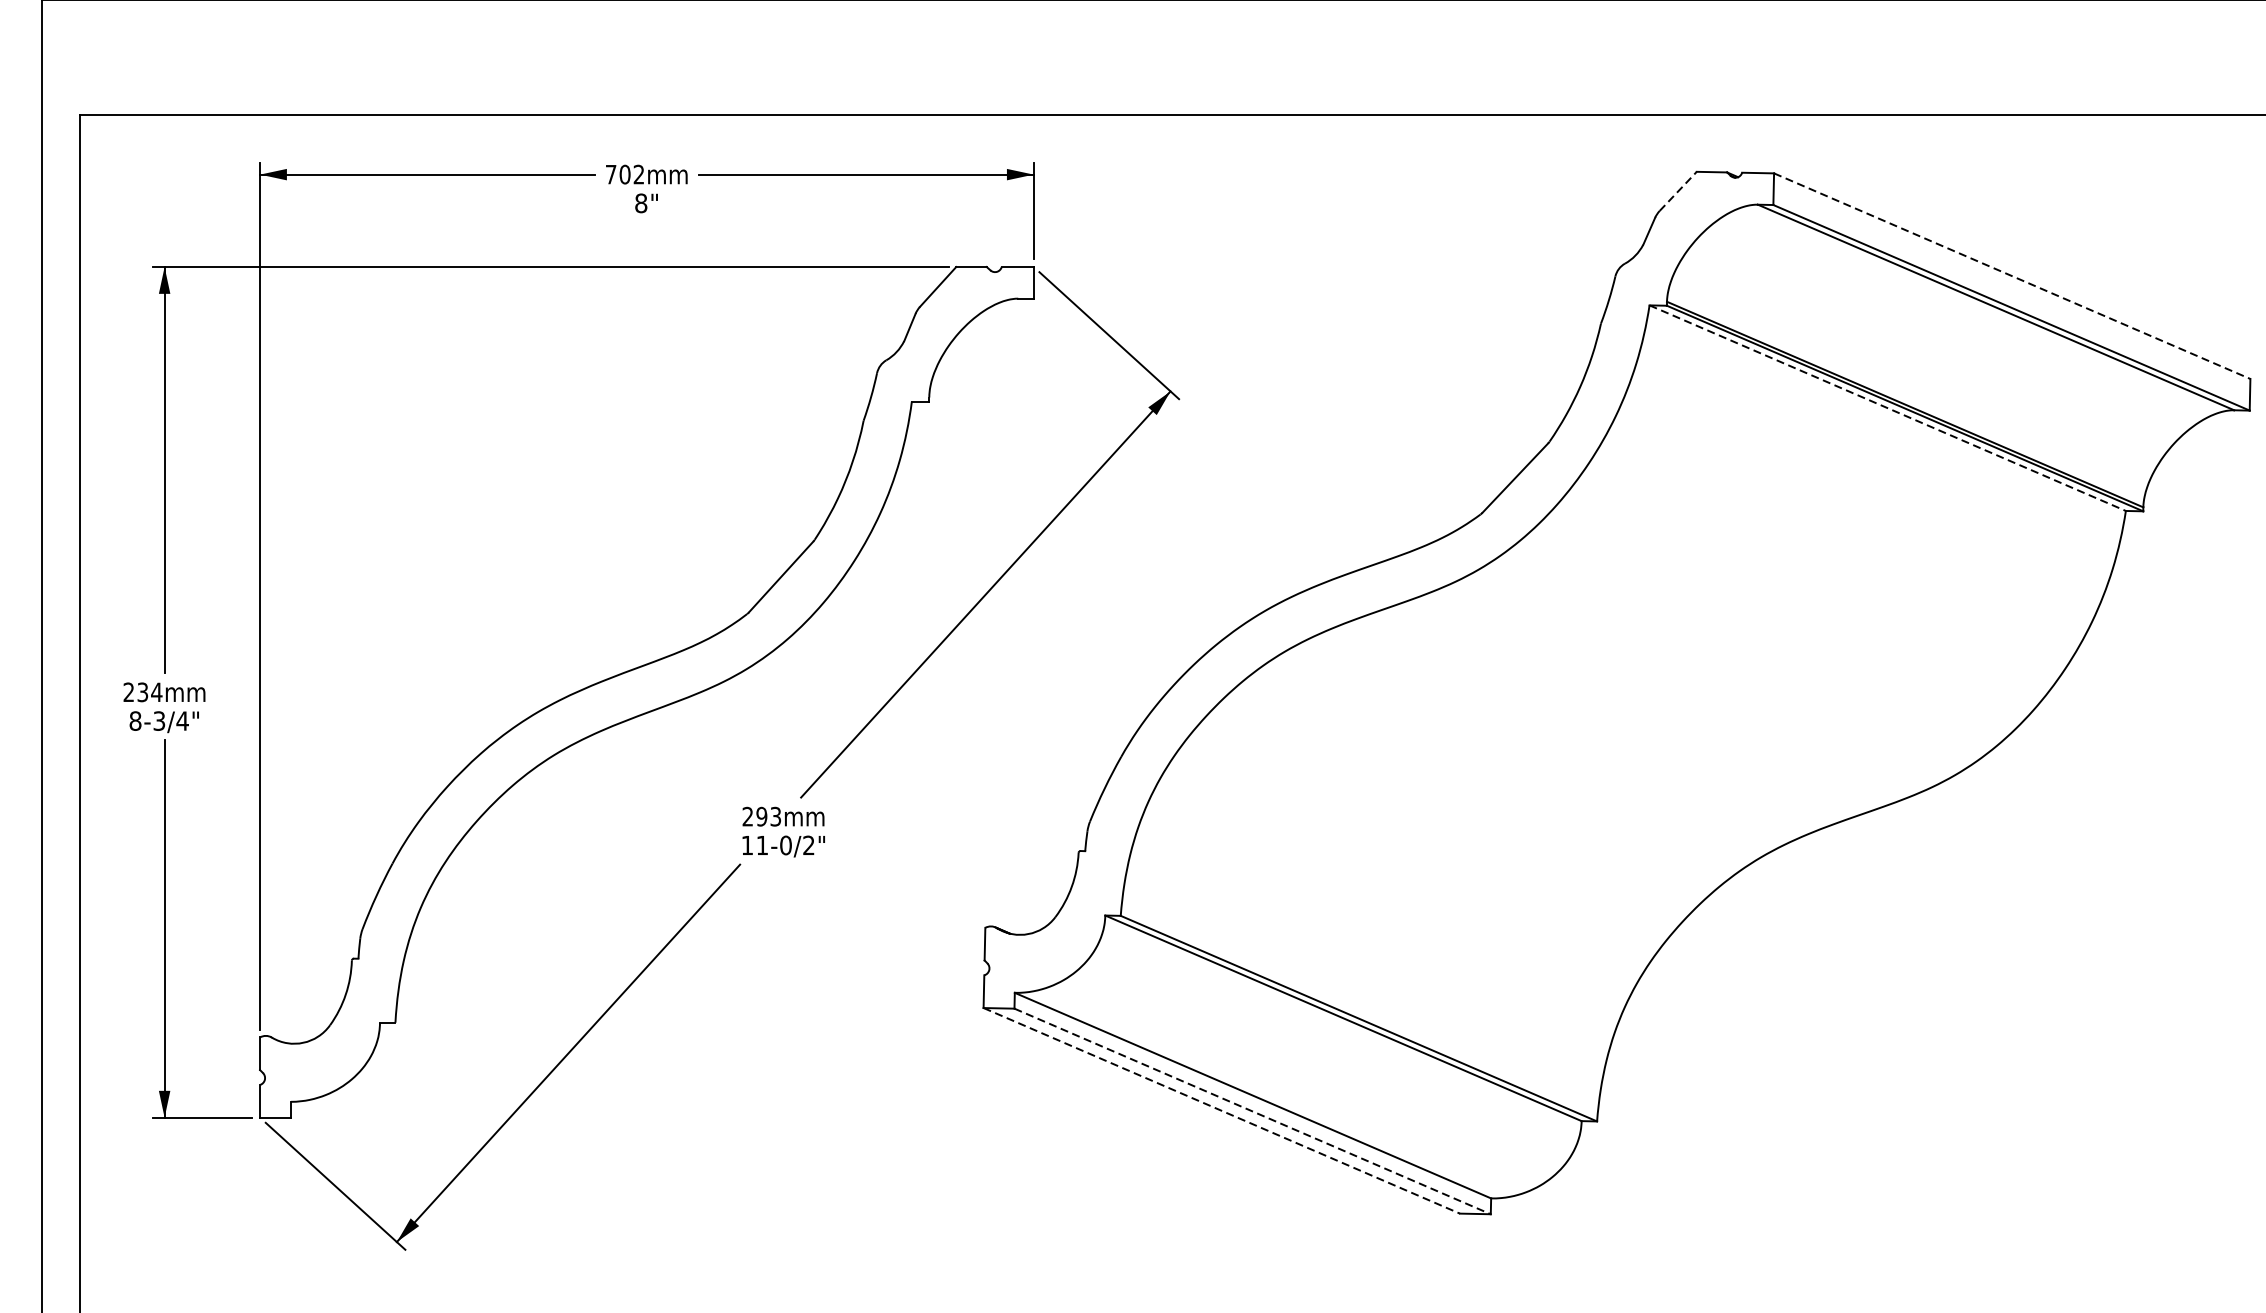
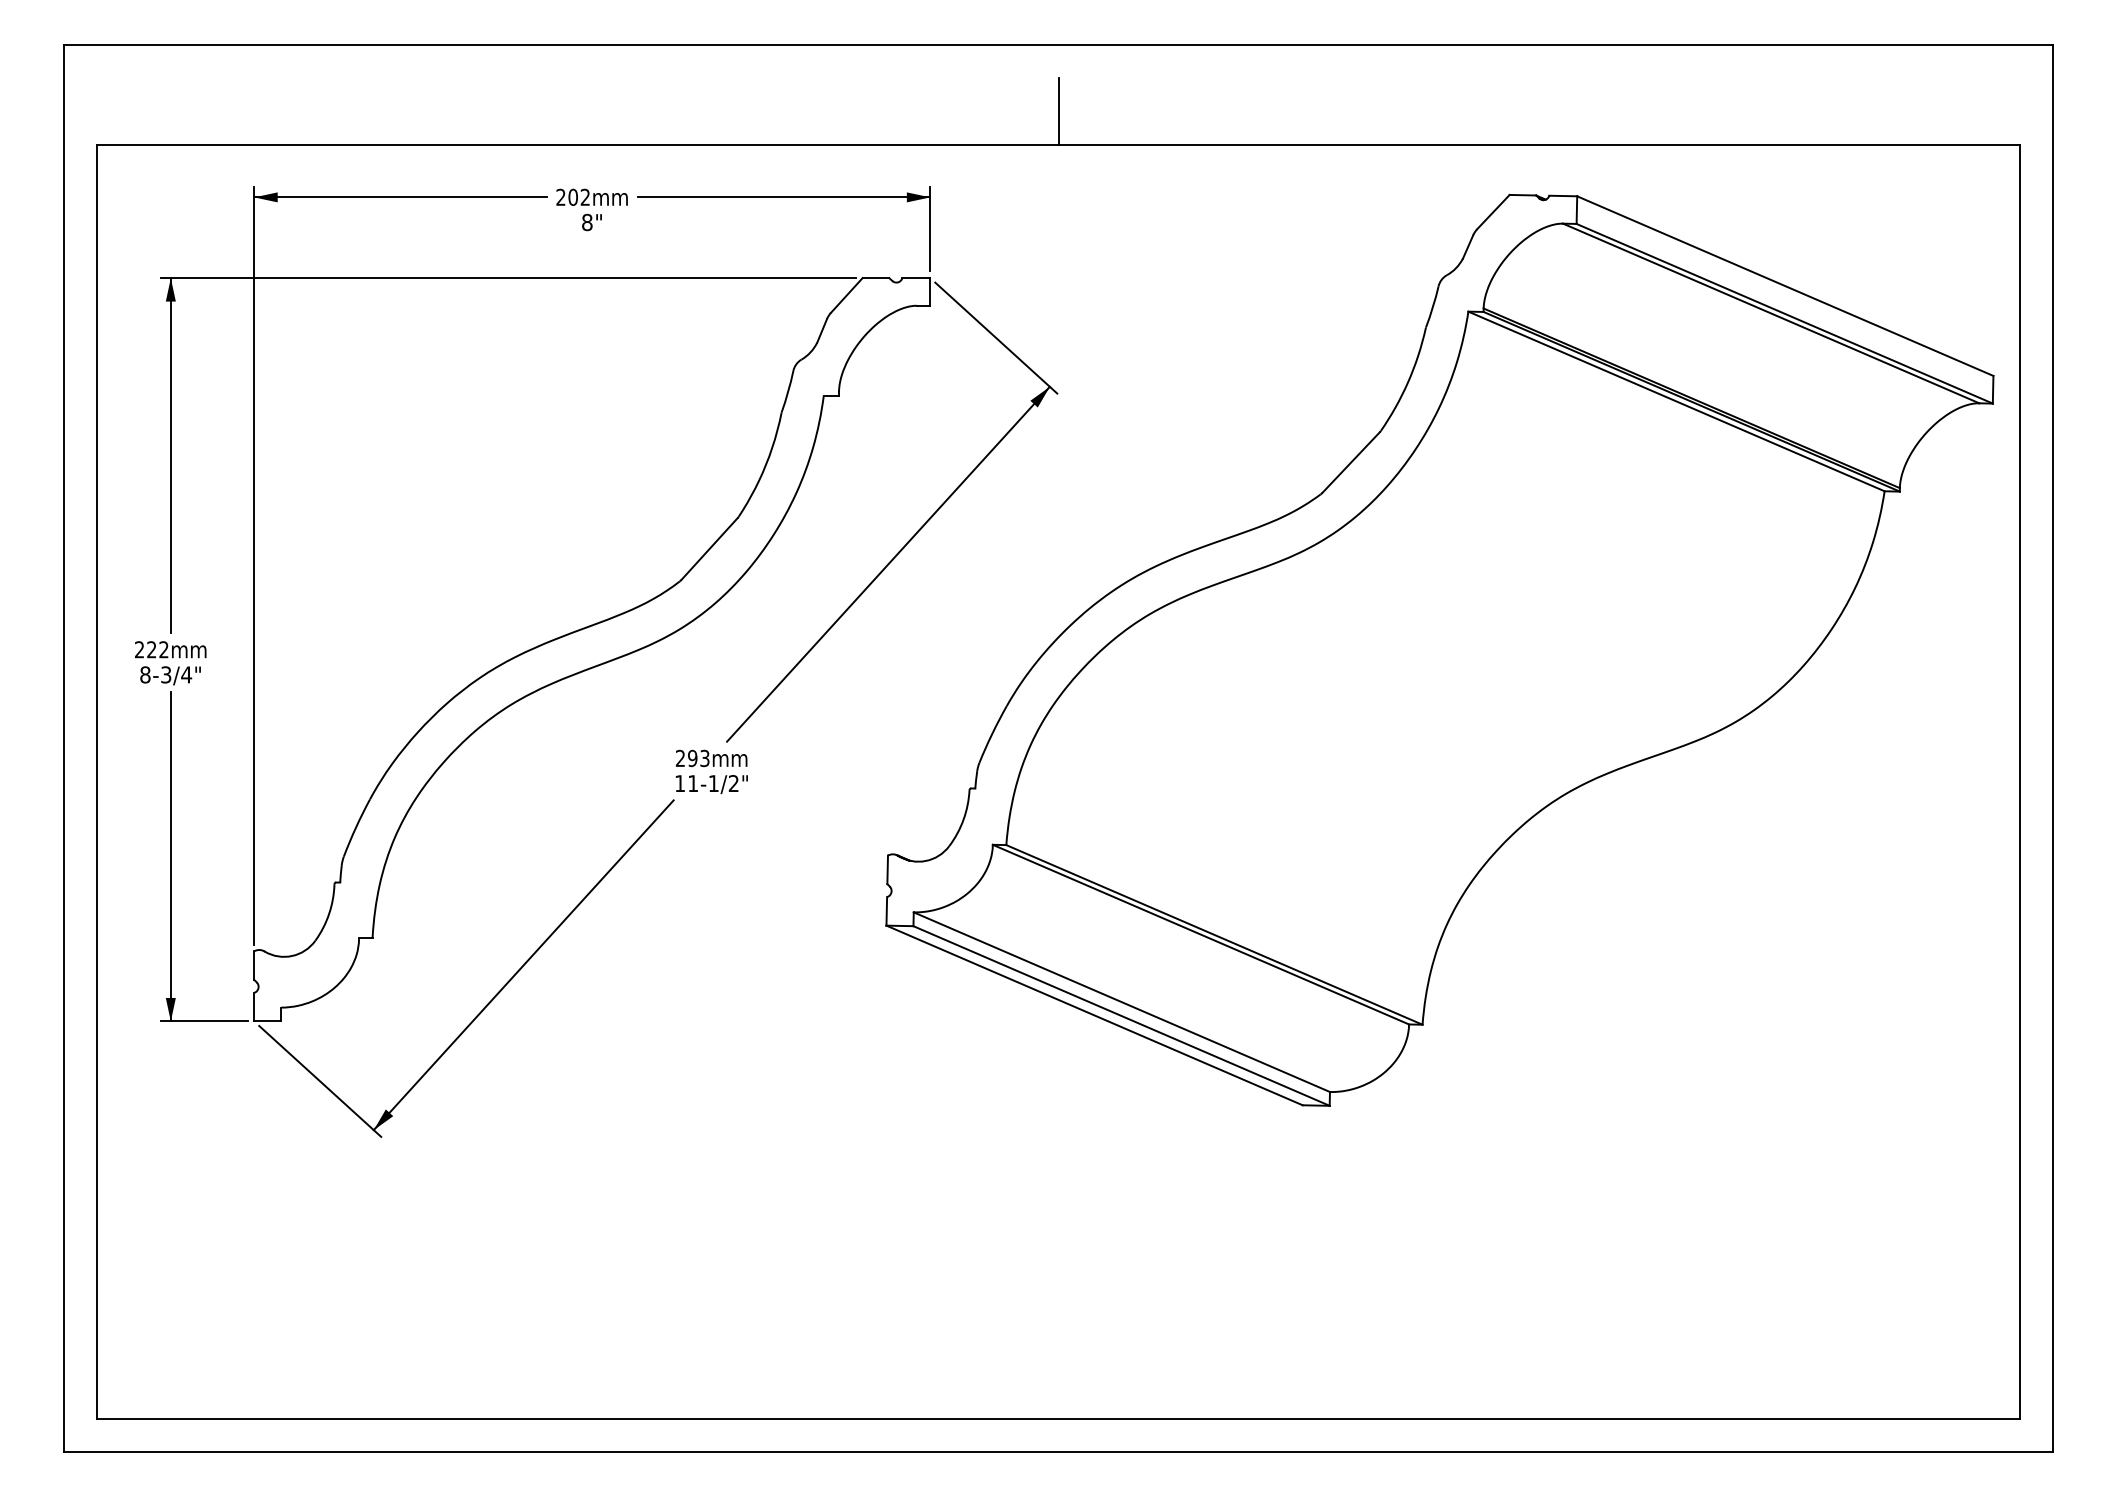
line: (1180, 76) -> (1058, 111), added
text: (610, 173) -> (560, 196), 702 -> 202
line: (1678, 191) -> (1493, 212), dashed -> solid
line: (2012, 276) -> (1785, 286), dashed -> solid
line: (1887, 408) -> (1676, 401), dashed -> solid
text: (150, 692) -> (158, 649), 234 -> 222
text: (785, 845) -> (713, 783), 11-0/2" -> 11-1/2"
line: (1221, 1110) -> (1094, 1015), dashed -> solid
line: (1252, 1112) -> (1121, 1016), dashed -> solid

